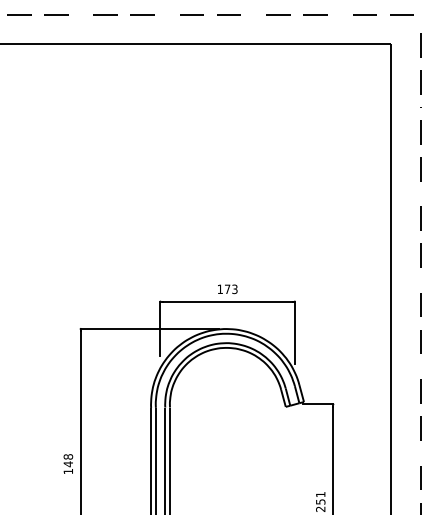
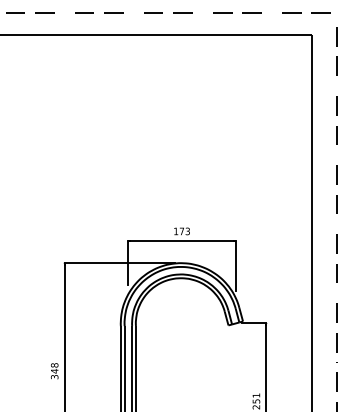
text: (68, 471) -> (54, 377), 148 -> 348

